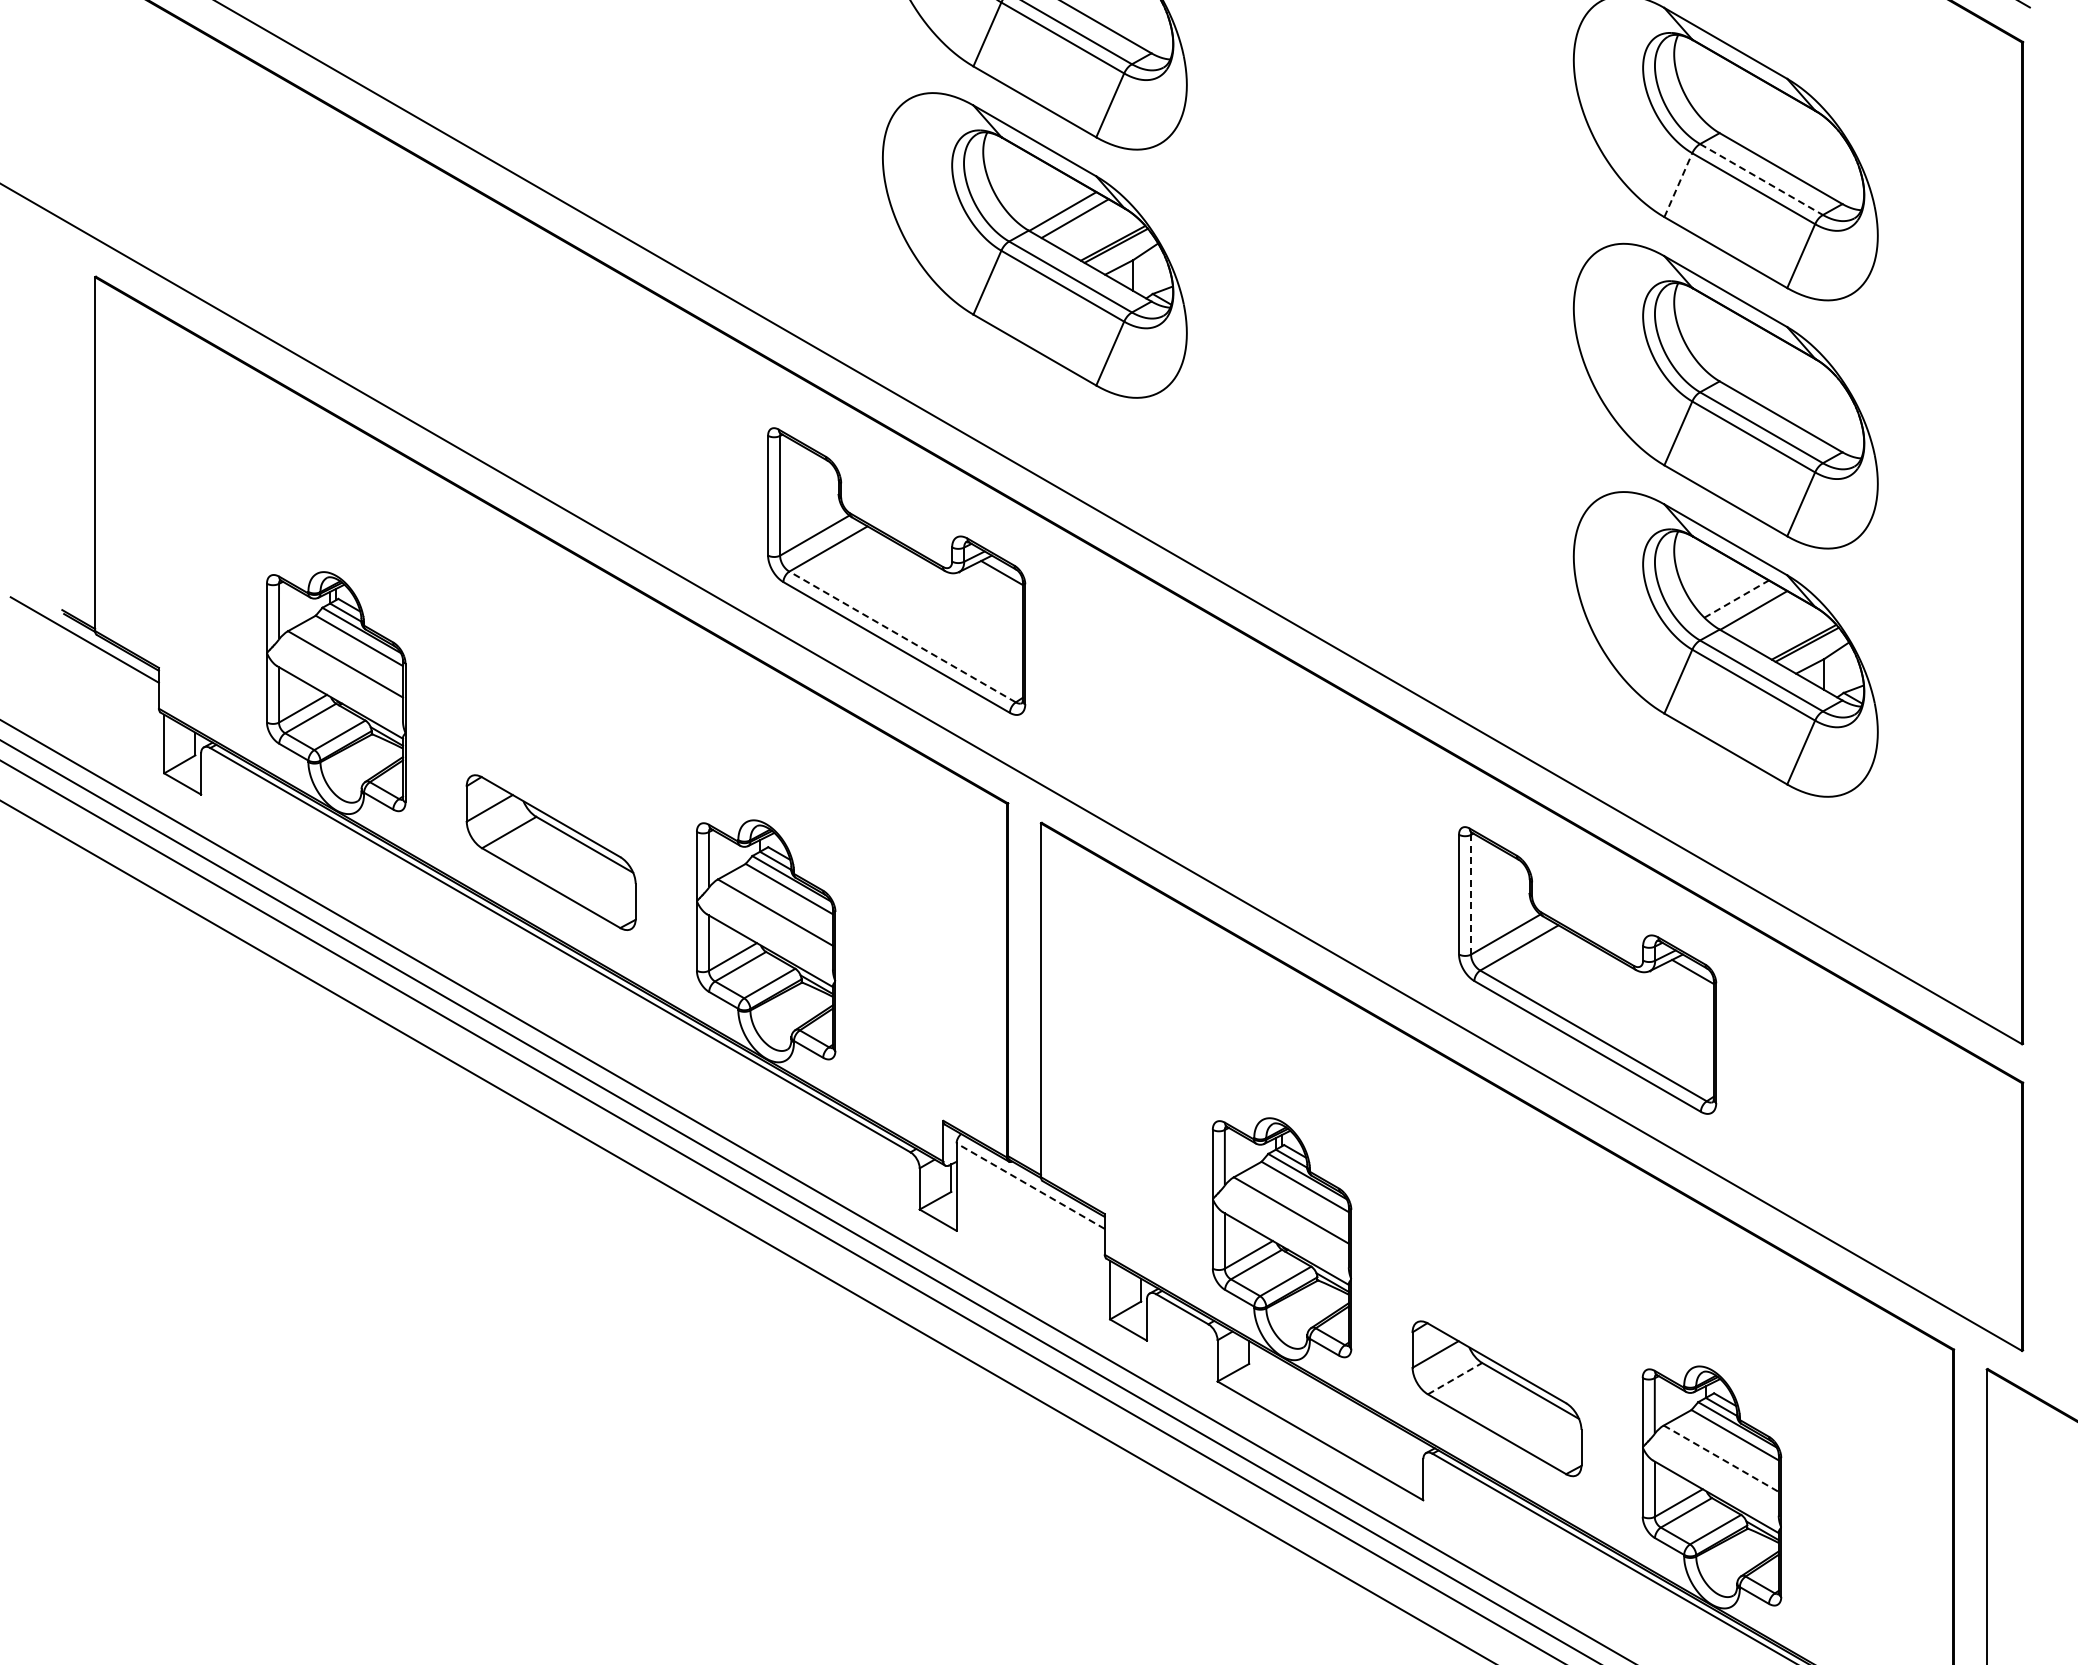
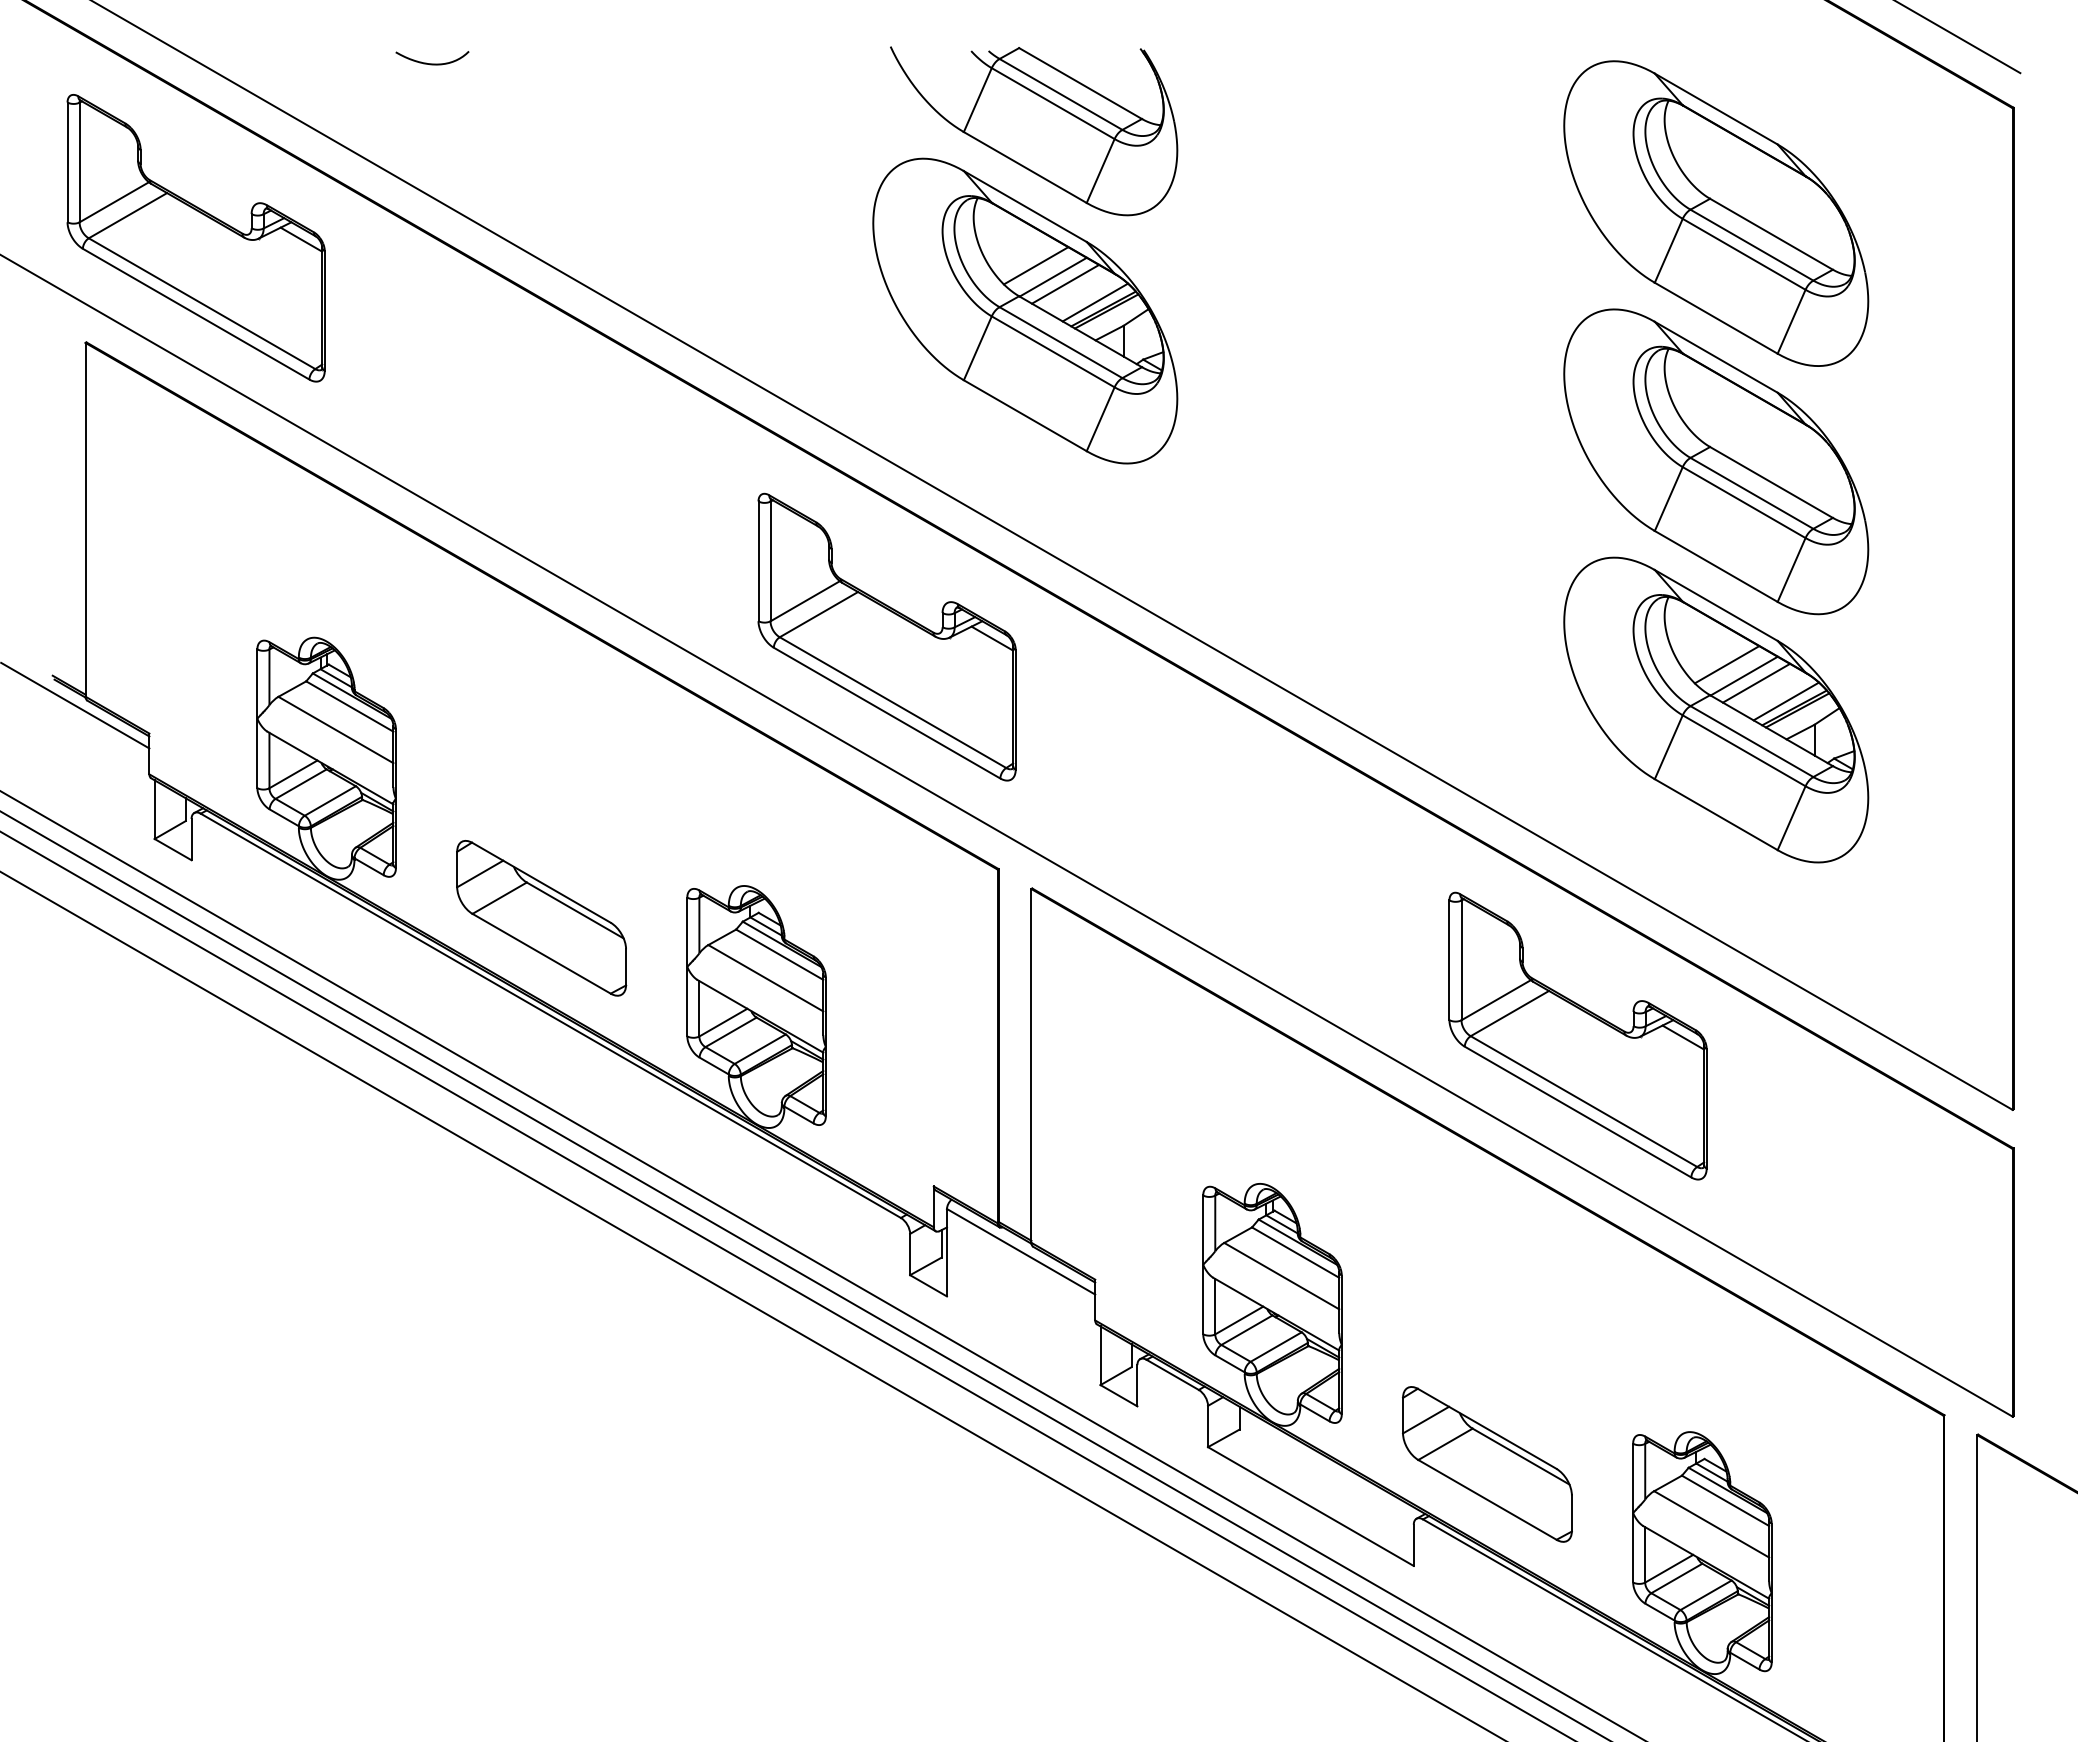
part: (205, 172) -> (195, 238), added
line: (1761, 179) -> (1751, 245), dashed -> solid
line: (1678, 184) -> (1668, 250), dashed -> solid
line: (1045, 199) -> (1035, 265), added
line: (1105, 236) -> (1095, 302), added
line: (1737, 598) -> (1727, 664), dashed -> solid
line: (1766, 616) -> (1756, 682), added
line: (1796, 635) -> (1786, 701), added
line: (903, 636) -> (893, 702), dashed -> solid
line: (1471, 894) -> (1461, 960), dashed -> solid
line: (1031, 1185) -> (1021, 1251), dashed -> solid
line: (1455, 1378) -> (1445, 1444), dashed -> solid
line: (1722, 1458) -> (1712, 1524), dashed -> solid

